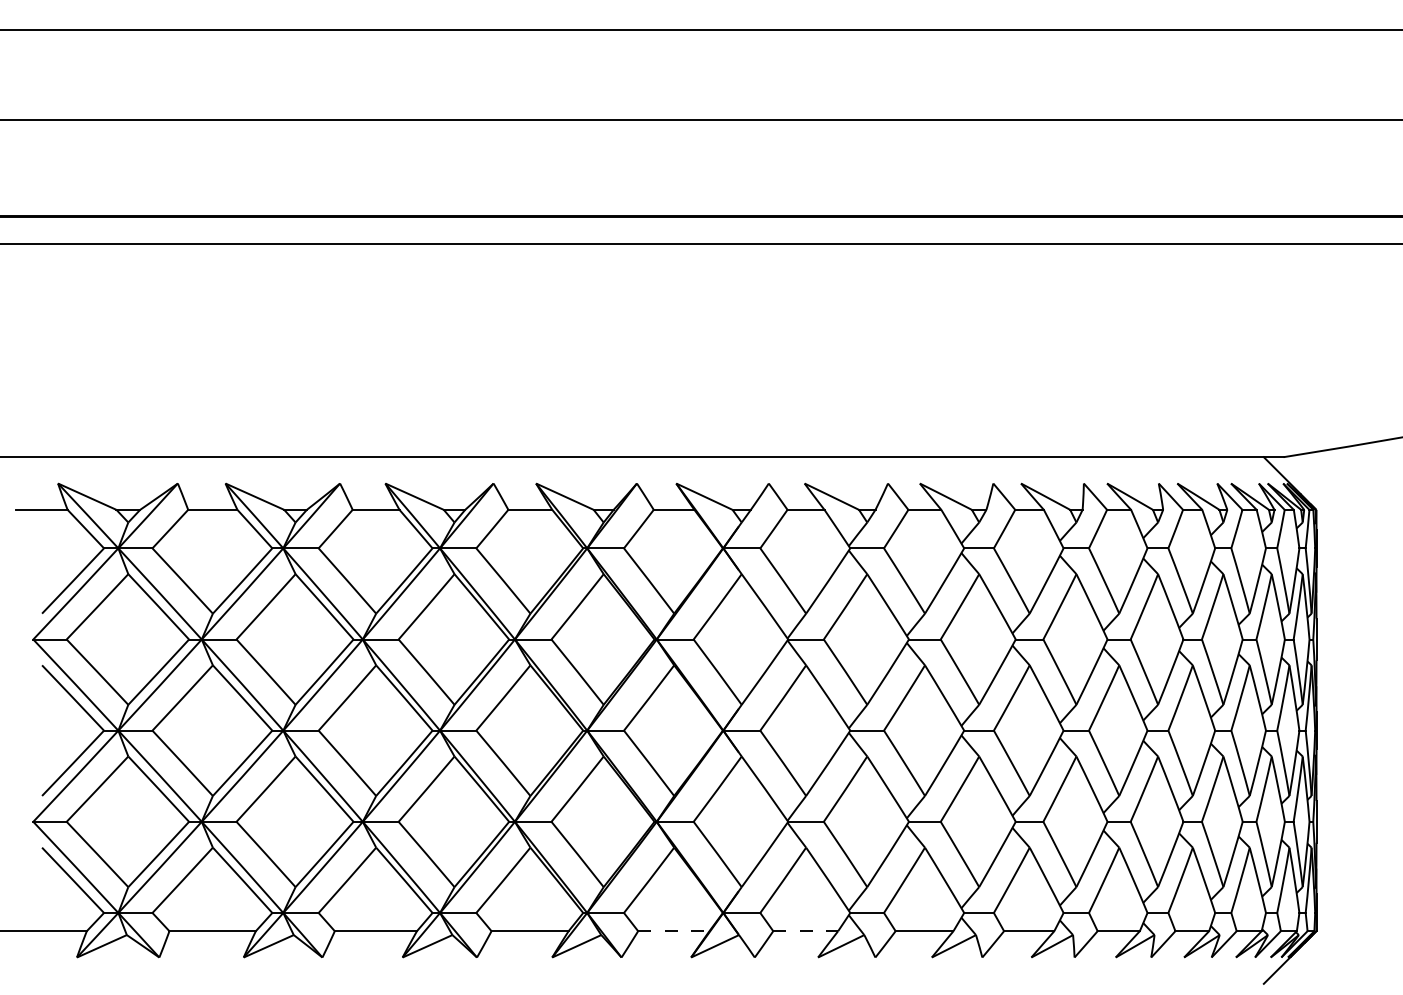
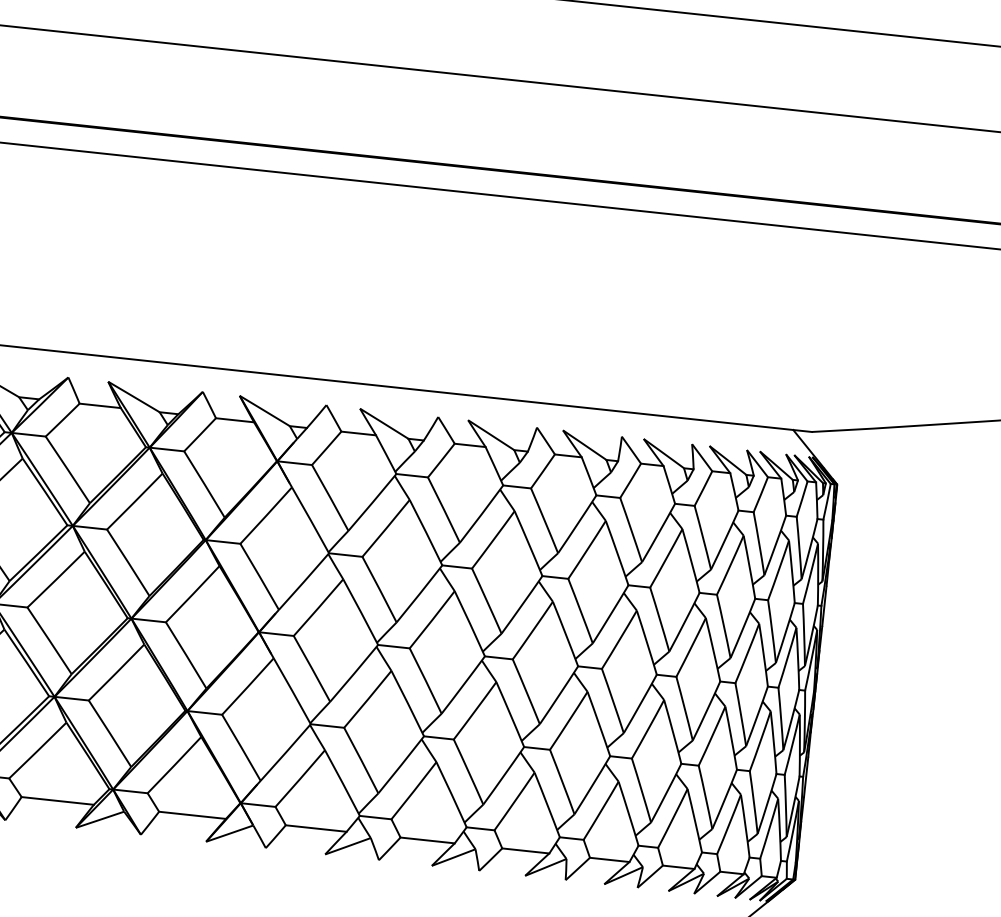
line: (673, 931) -> (192, 815), dashed -> solid
line: (806, 931) -> (316, 828), dashed -> solid

